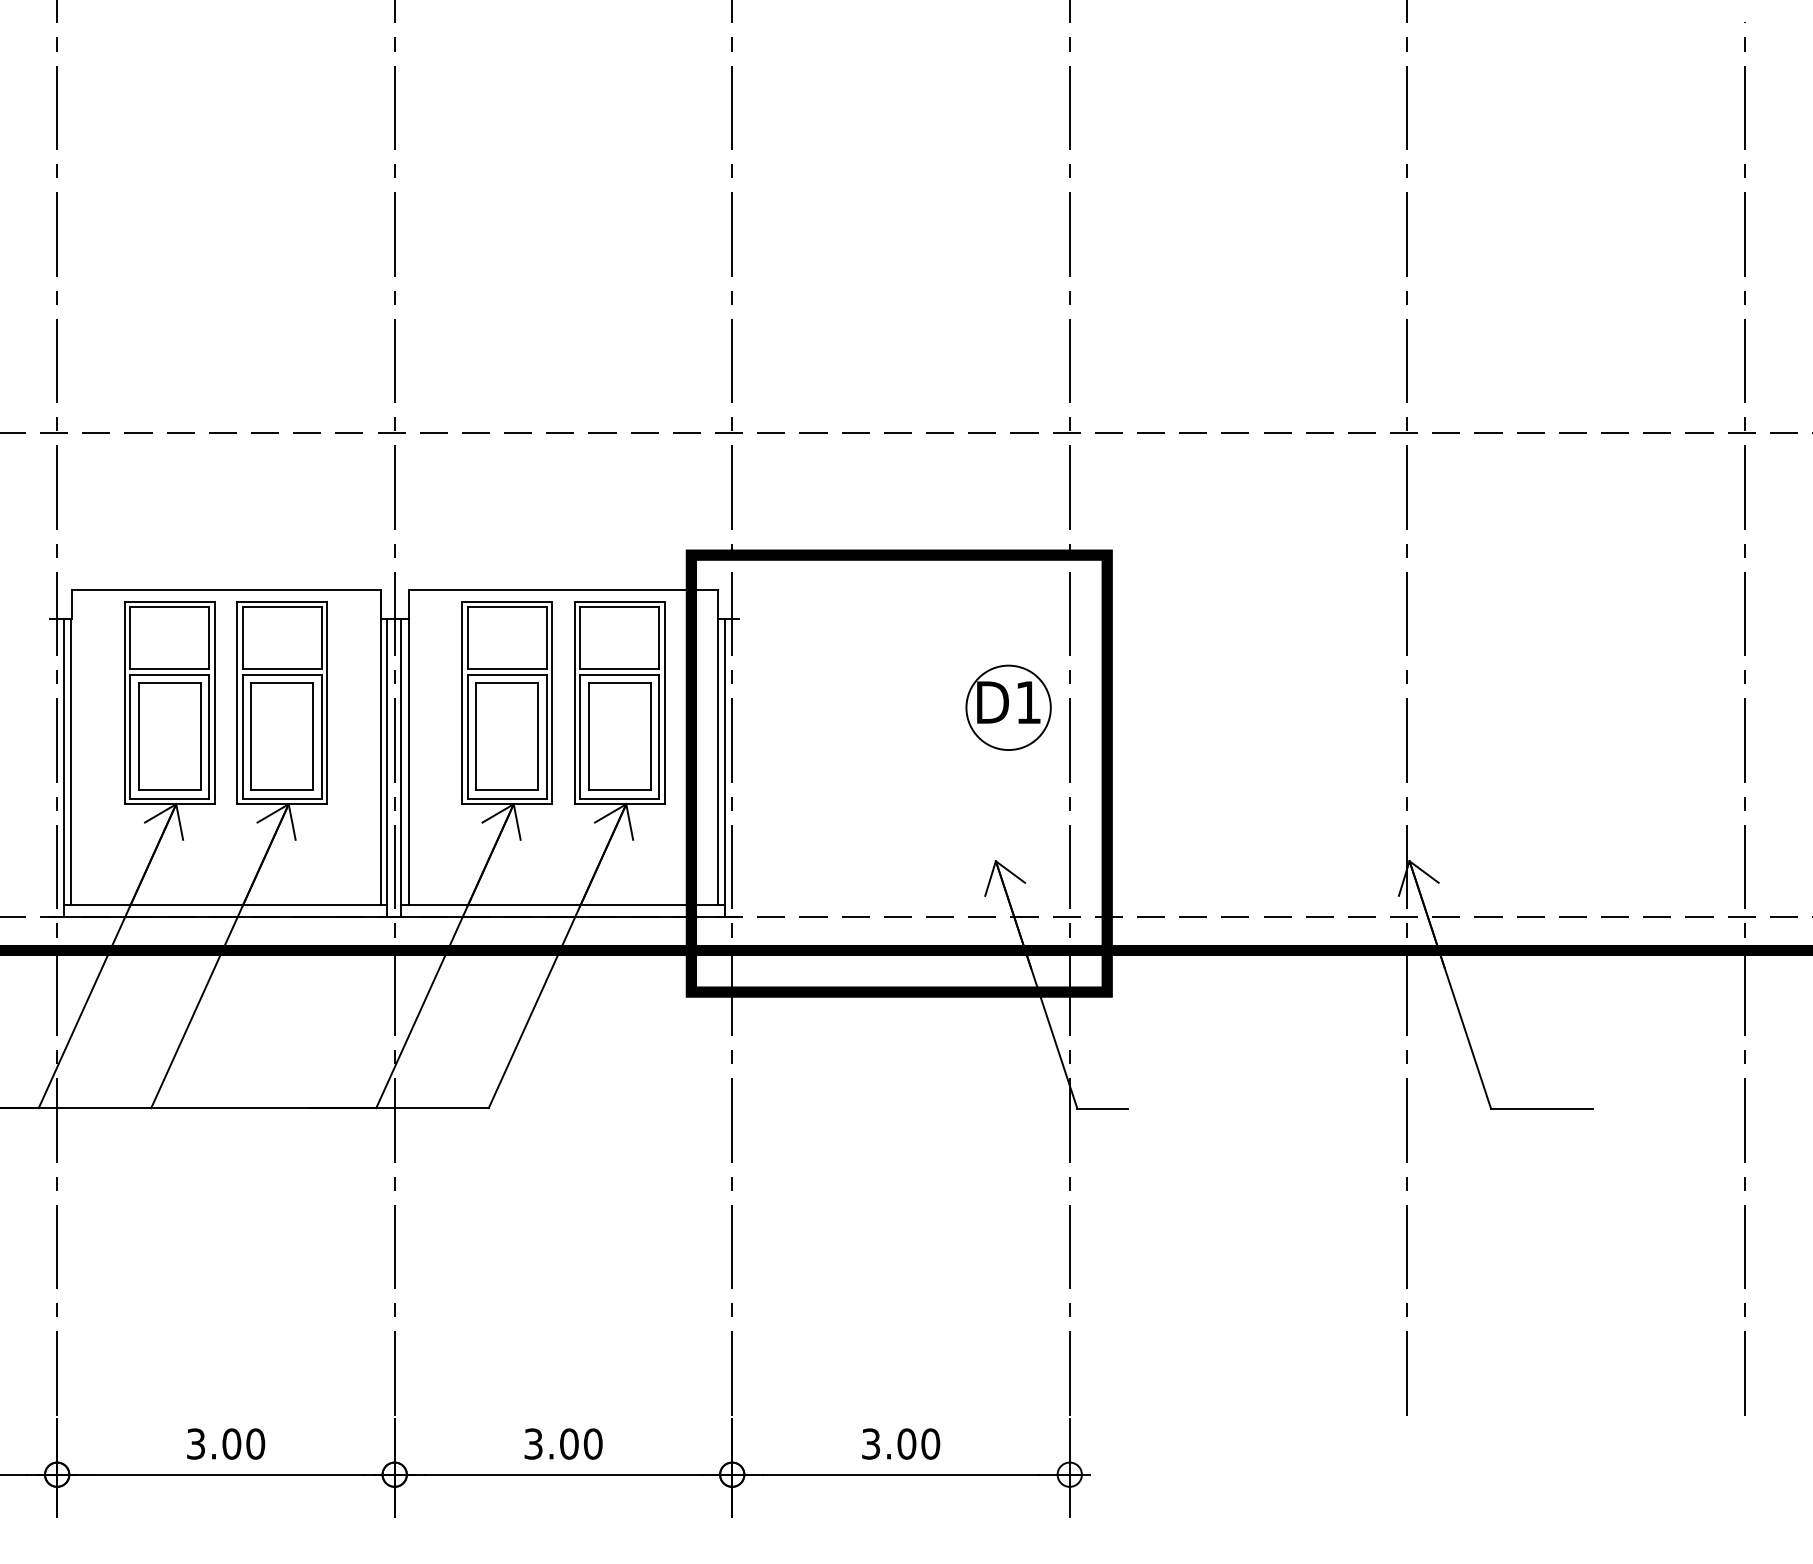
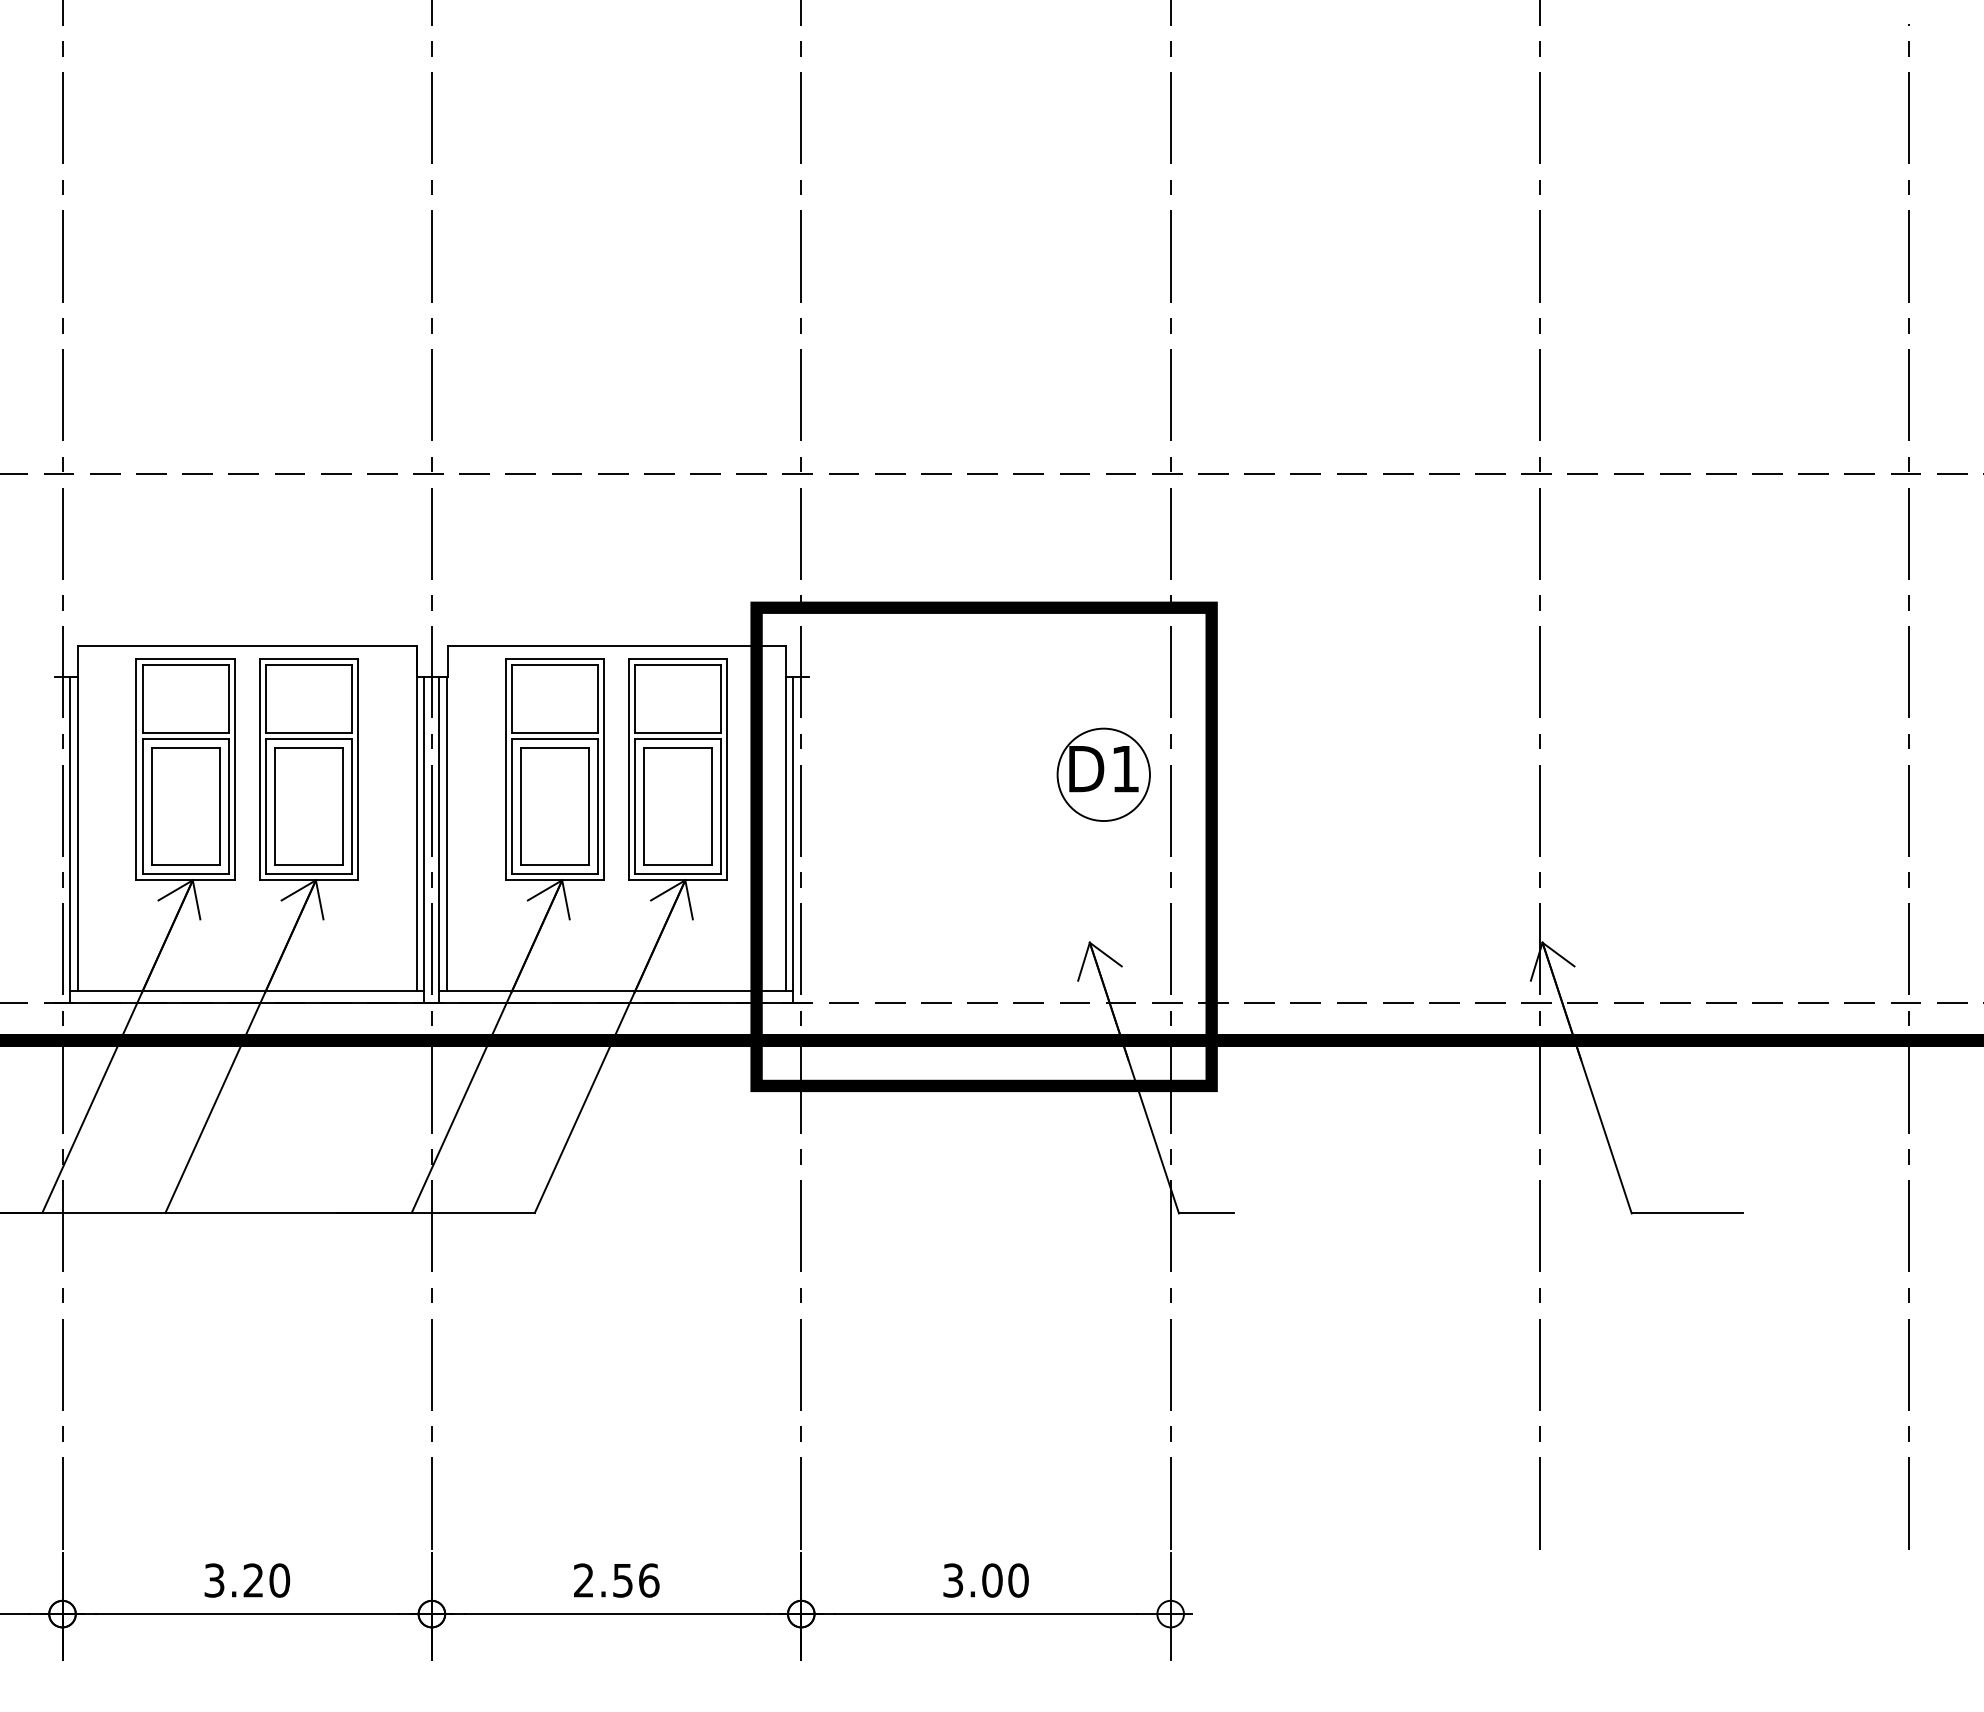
text: (231, 1443) -> (253, 1579), 3.00 -> 3.20
text: (563, 1443) -> (616, 1579), 3.00 -> 2.56

